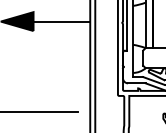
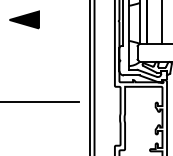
line: (61, 21) -> (64, 19), removed

